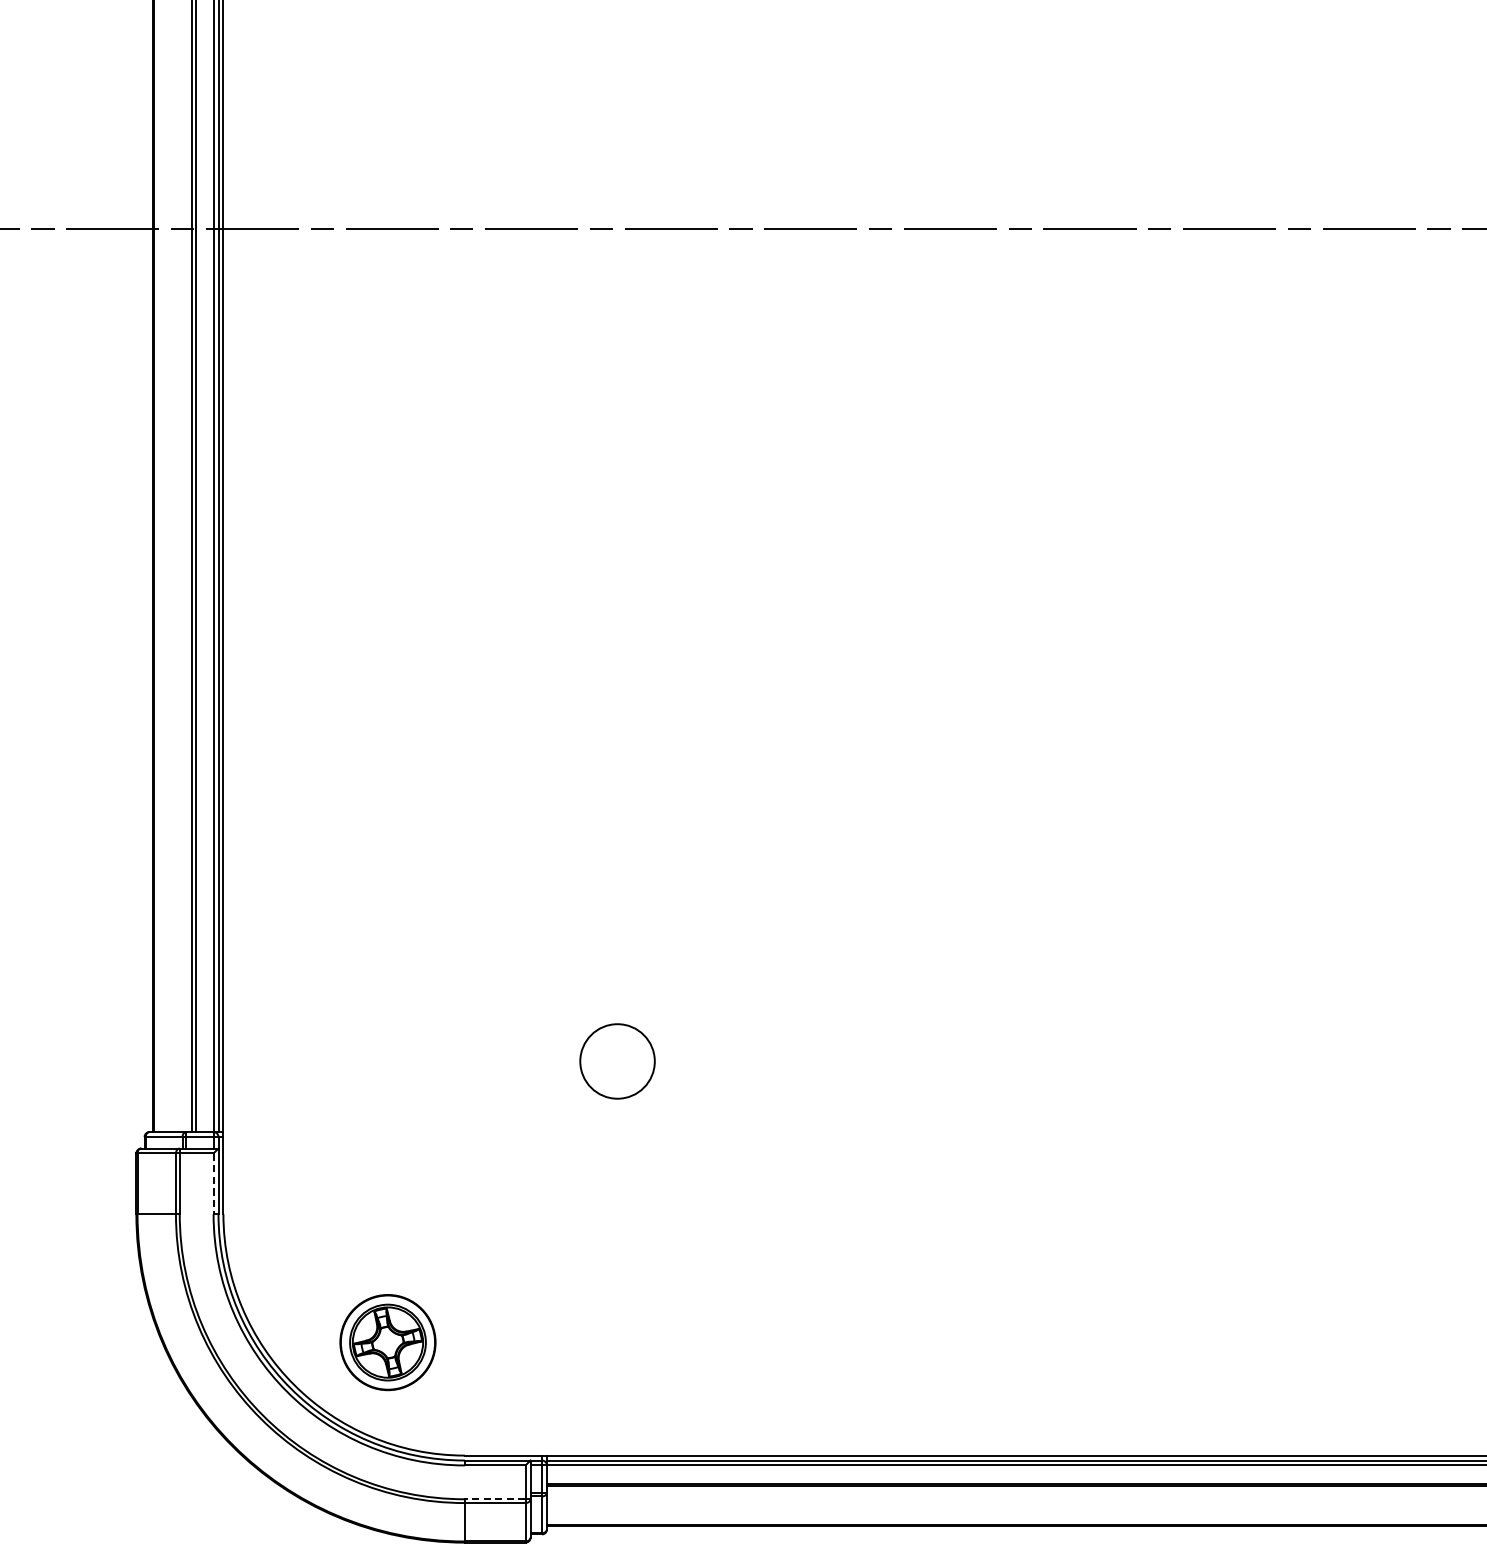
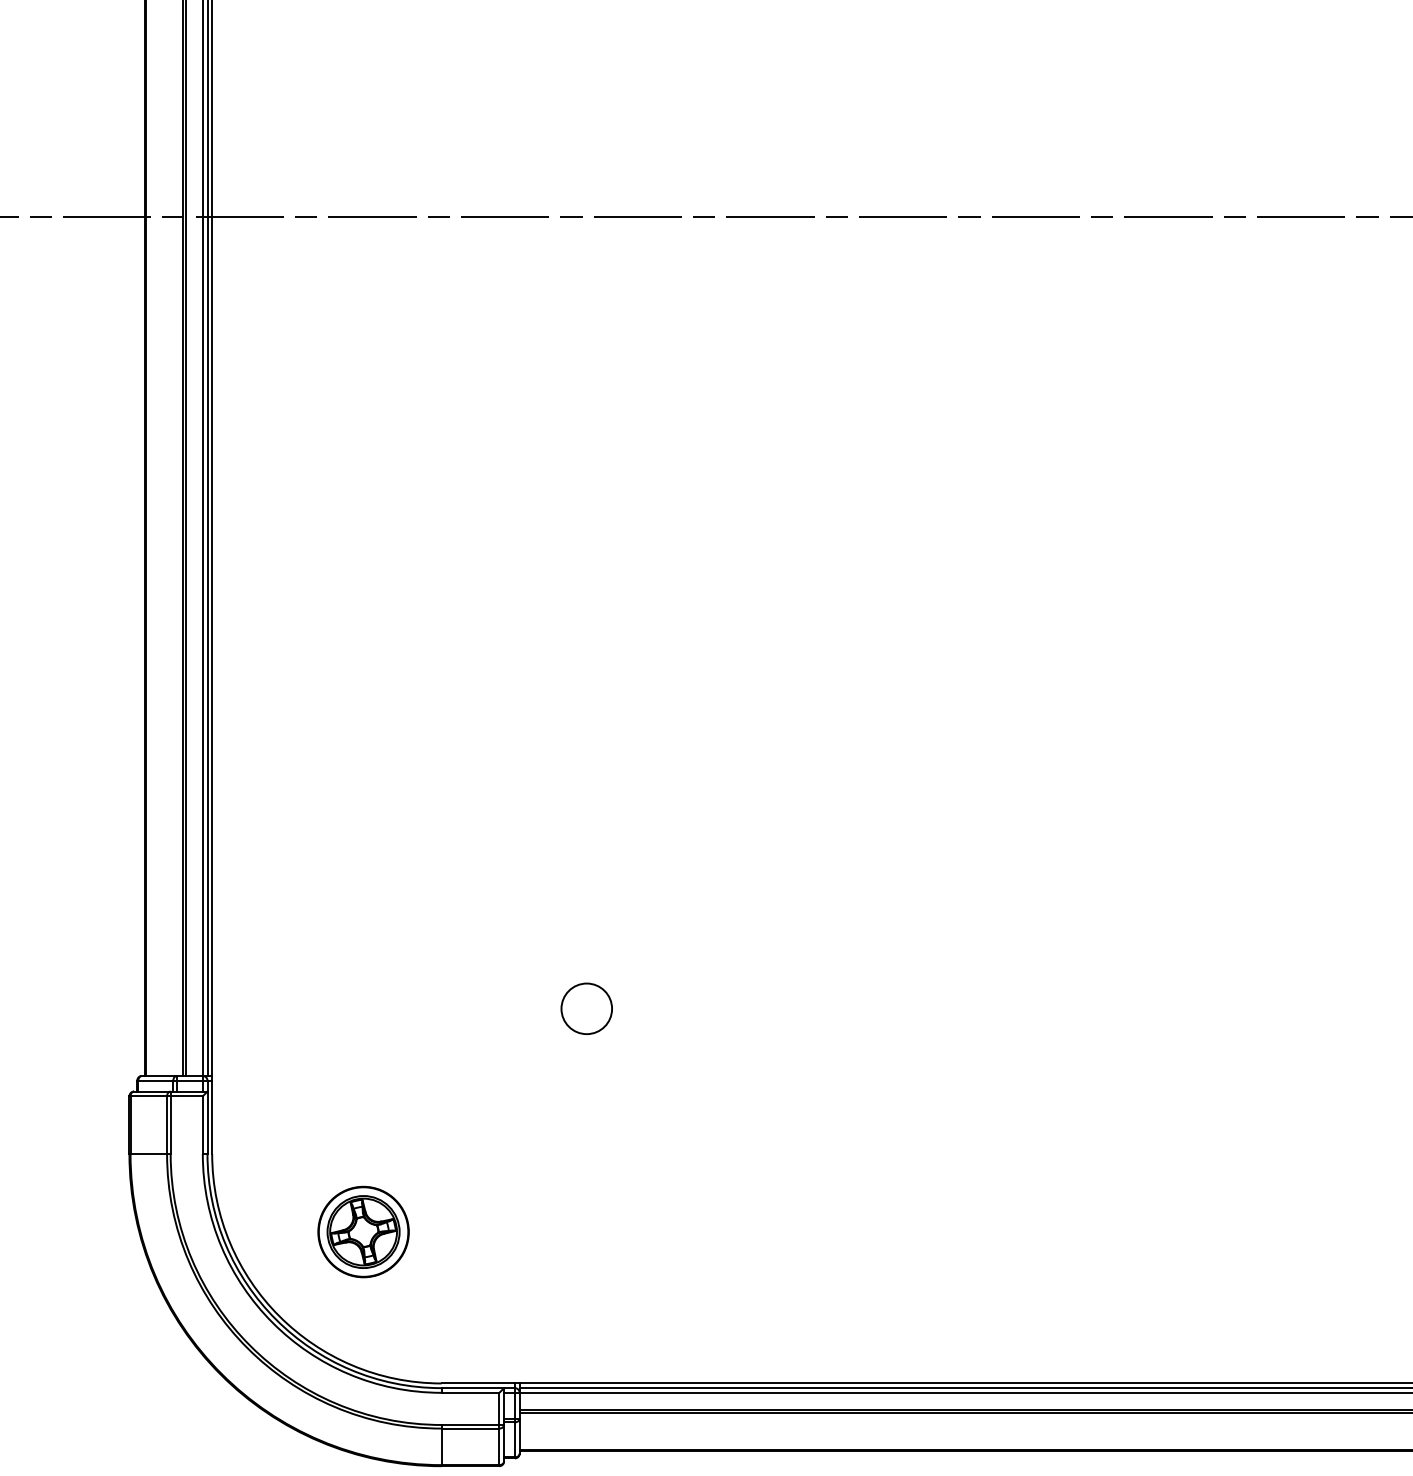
circle: (617, 1061) -> (586, 1008), size x0.71
line: (213, 1184) -> (202, 1125), dashed -> solid
part: (387, 1342) -> (363, 1231), moved
line: (495, 1498) -> (470, 1424), dashed -> solid

